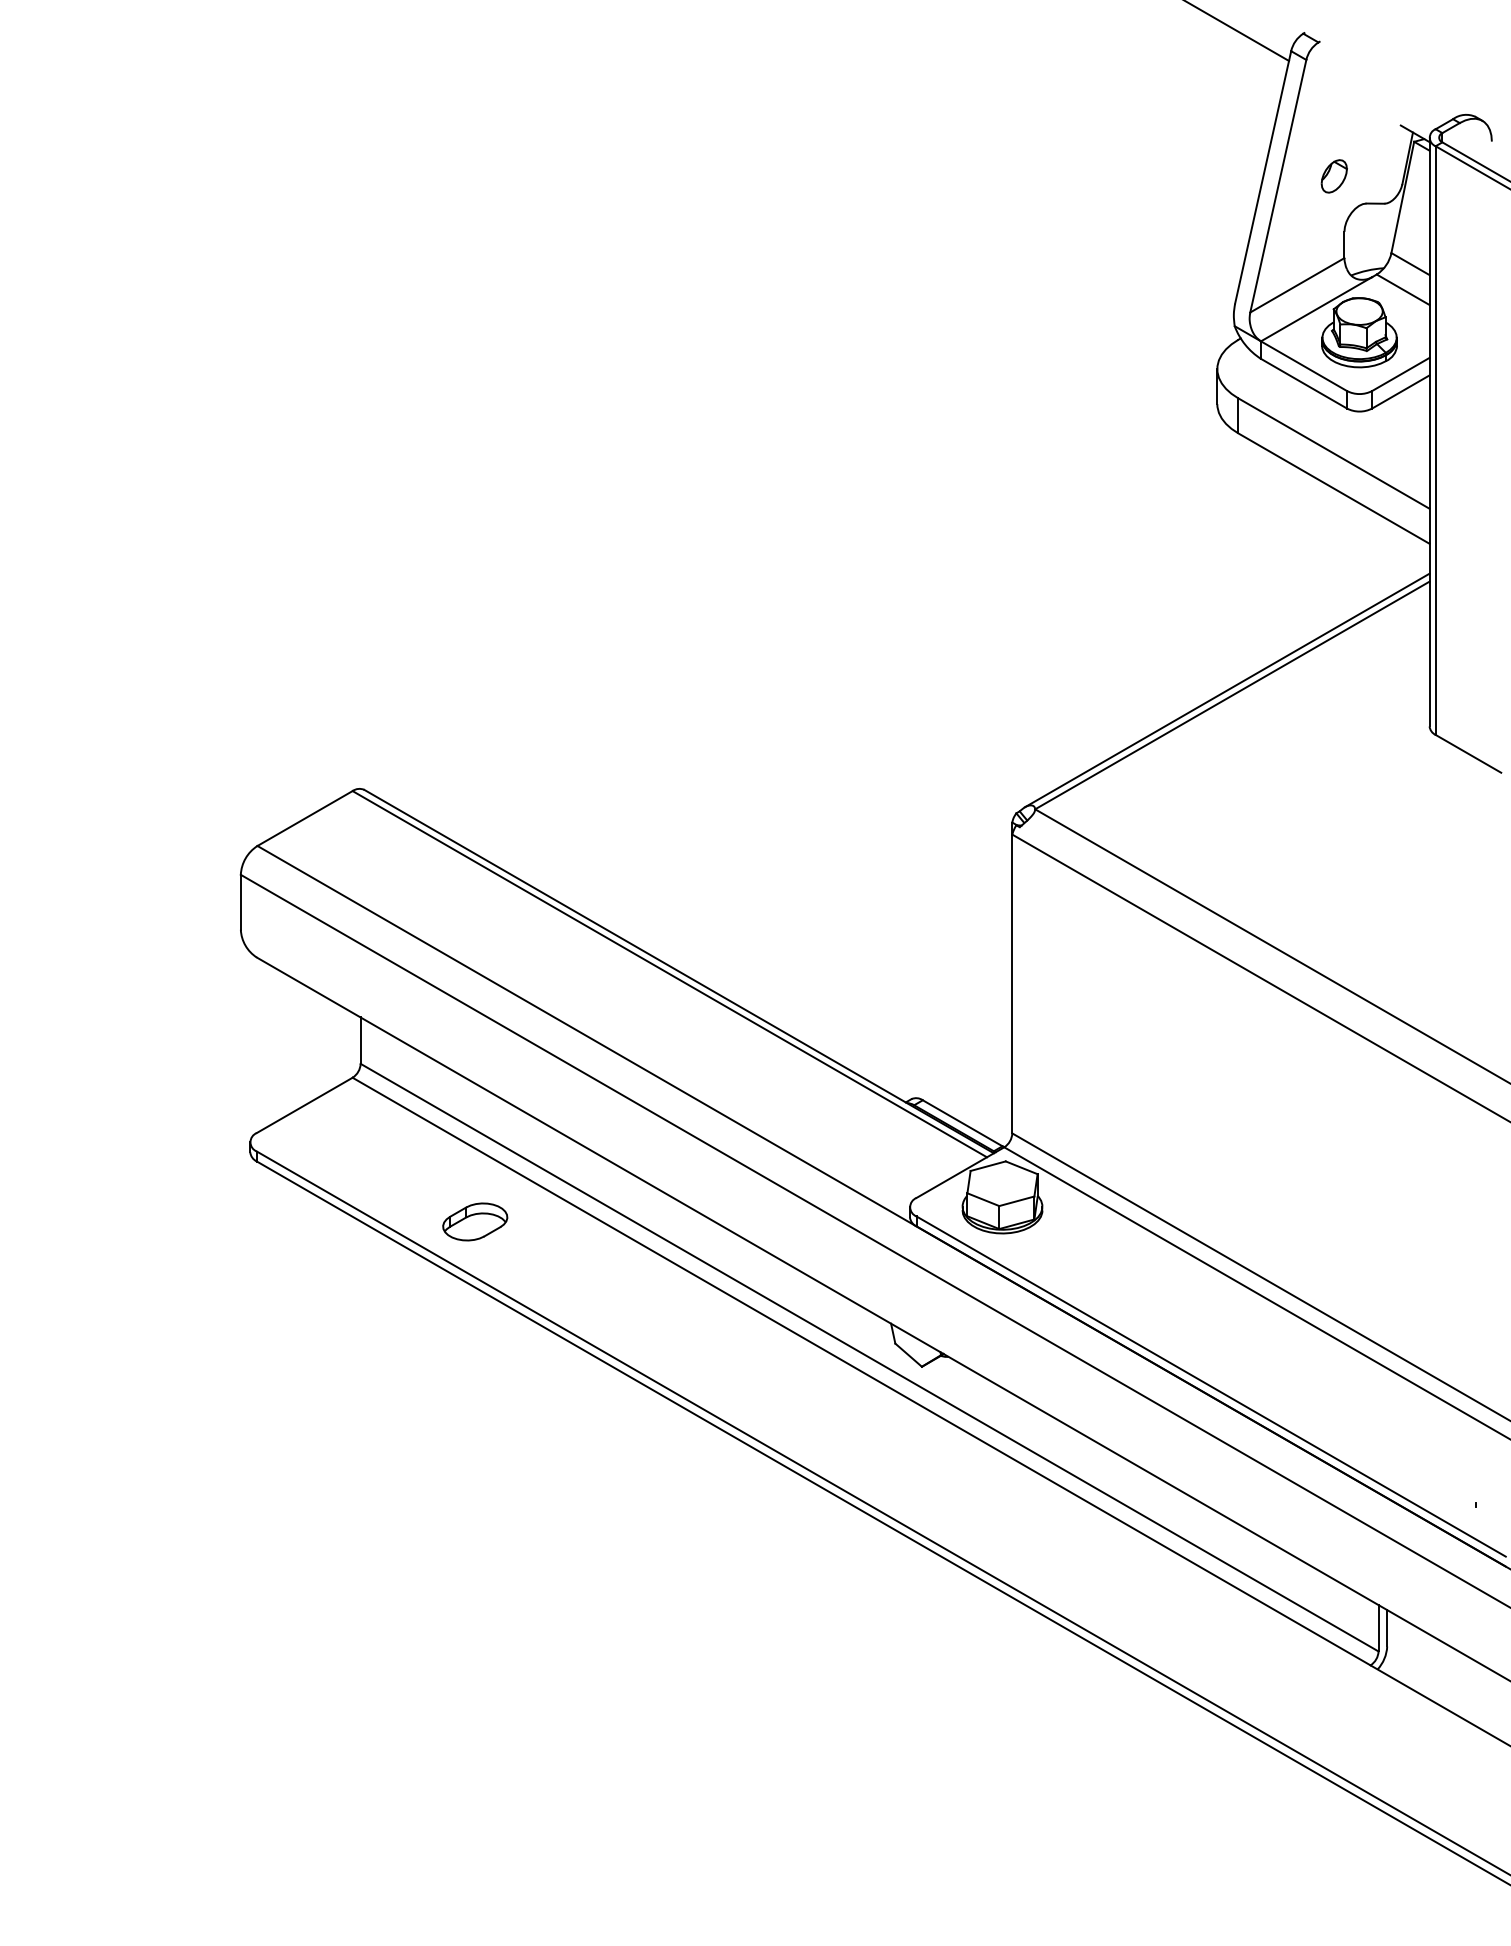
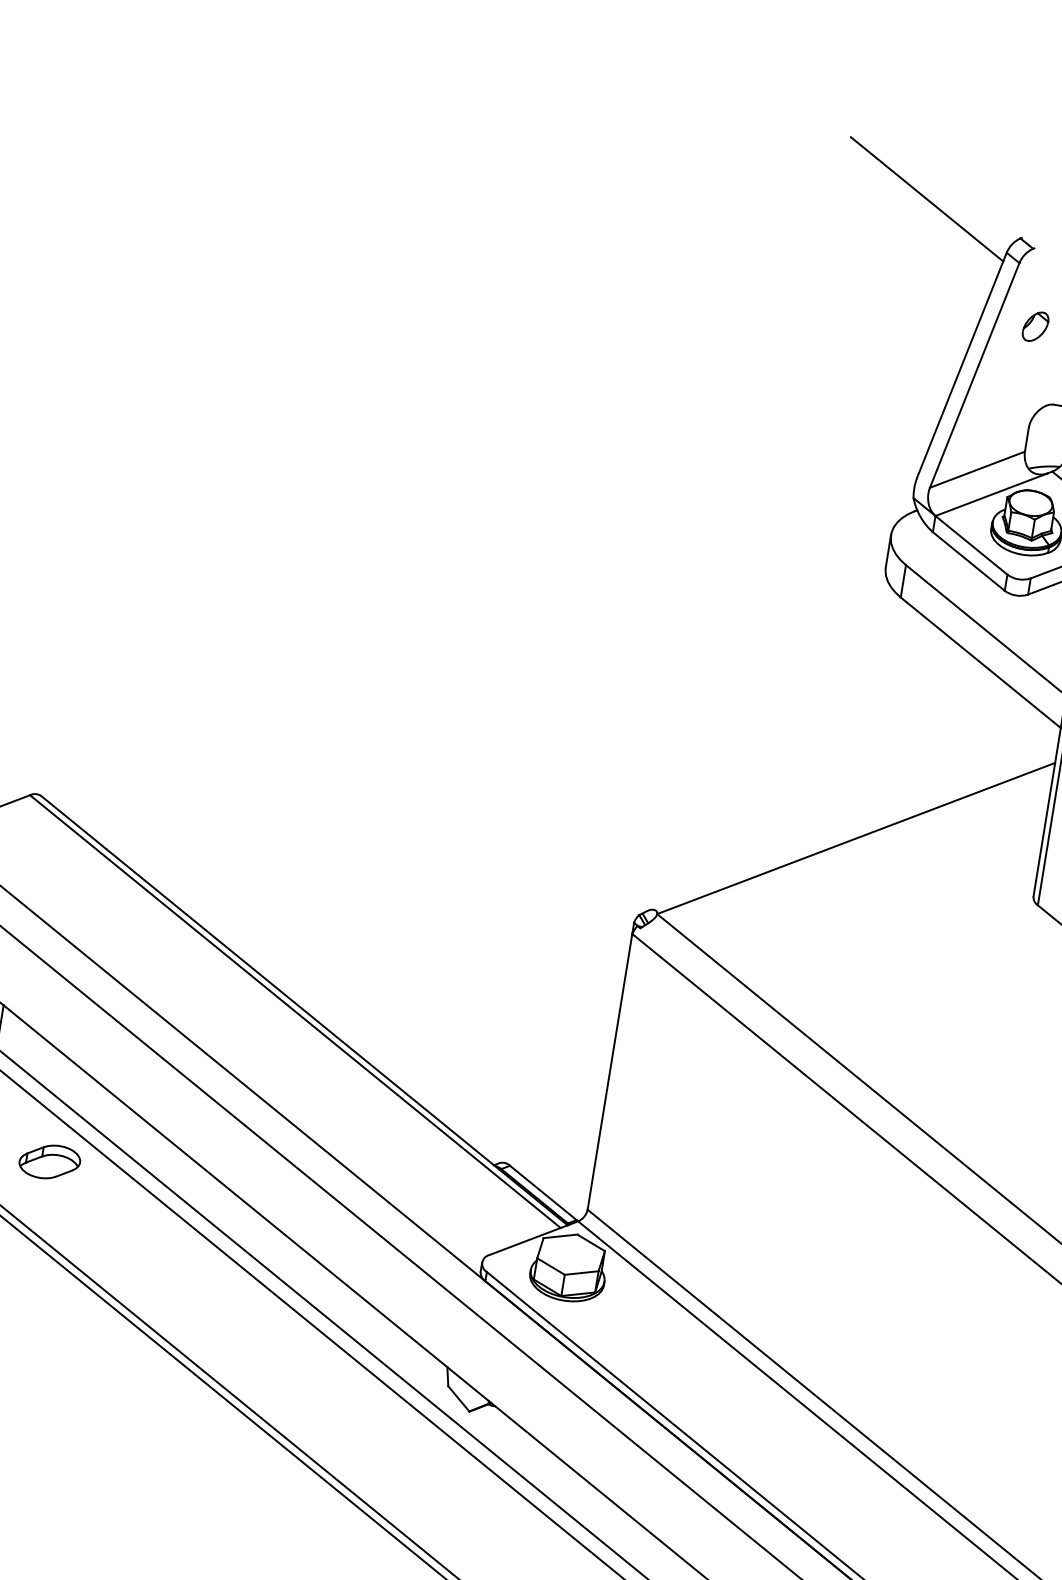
part: (1333, 176) -> (1034, 326), moved
line: (1226, 690) -> (851, 833), removed
part: (475, 1221) -> (50, 1161), moved

